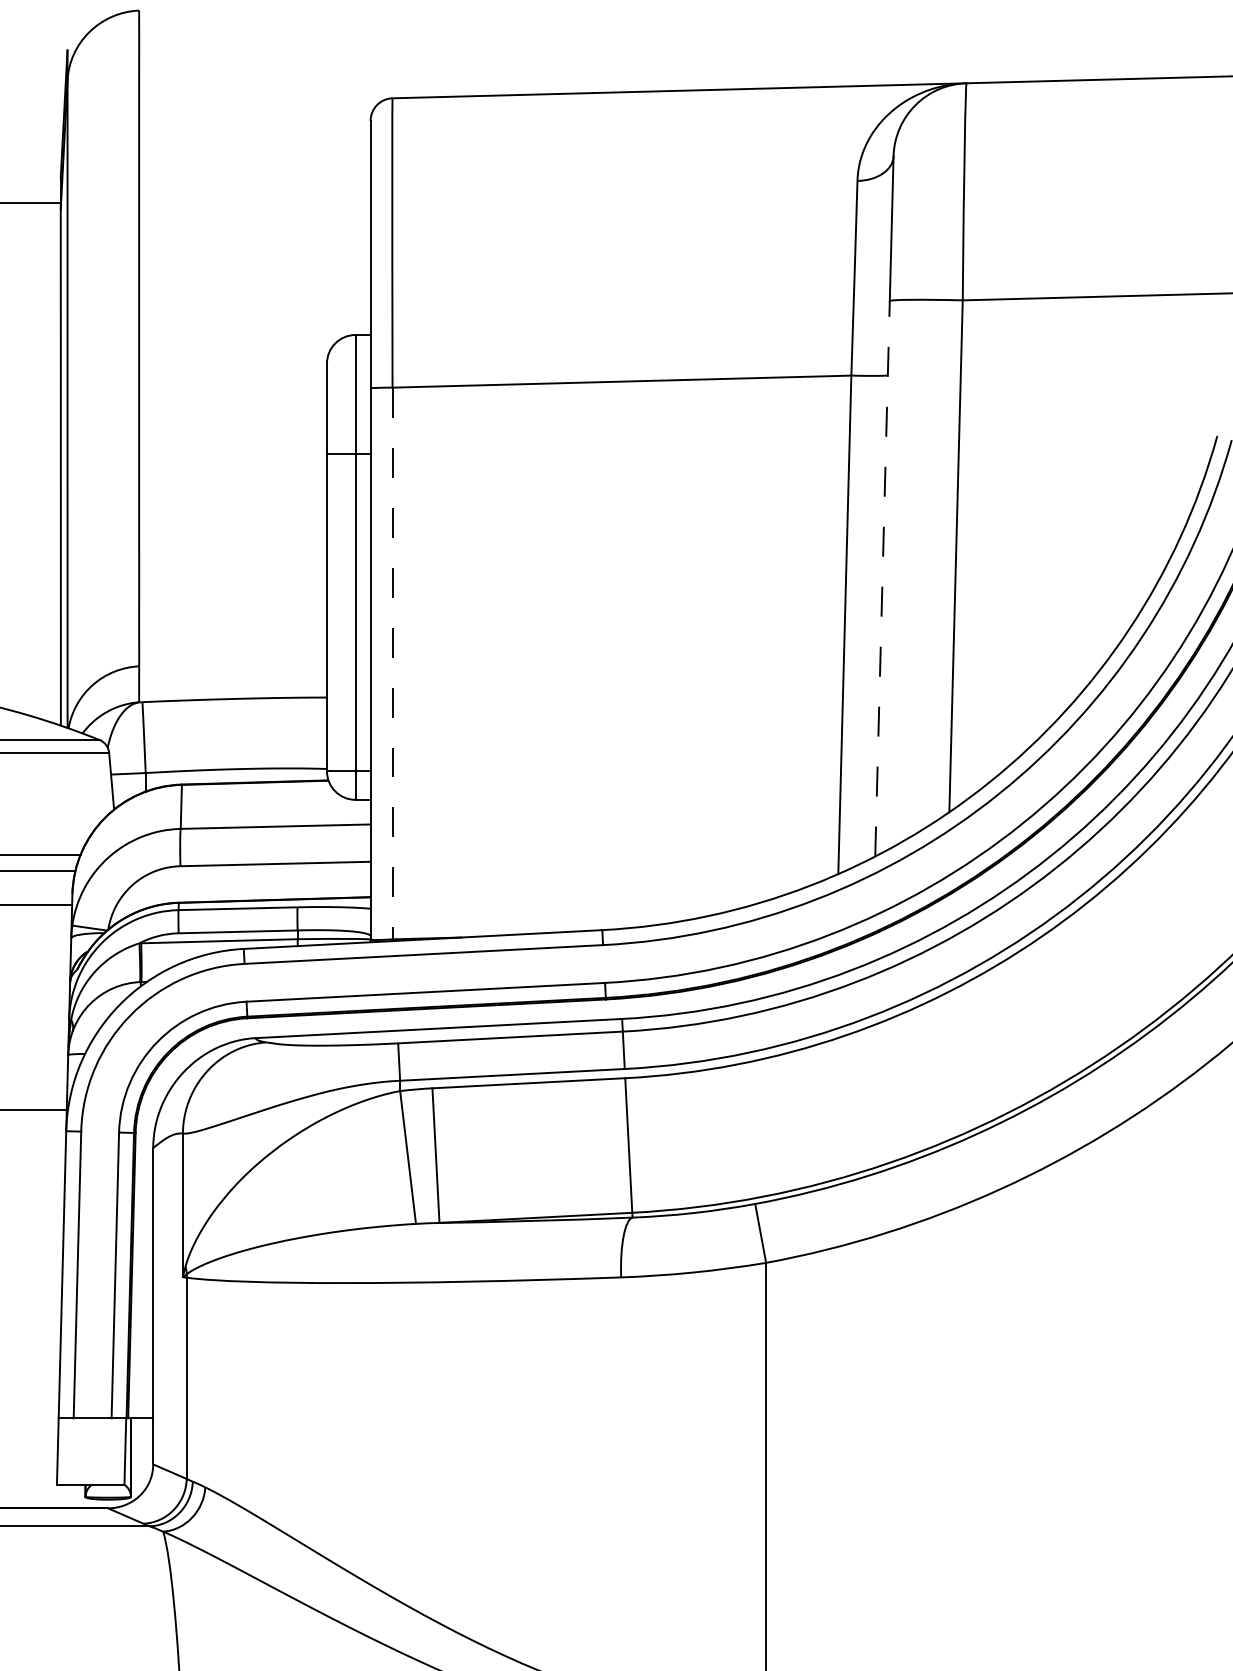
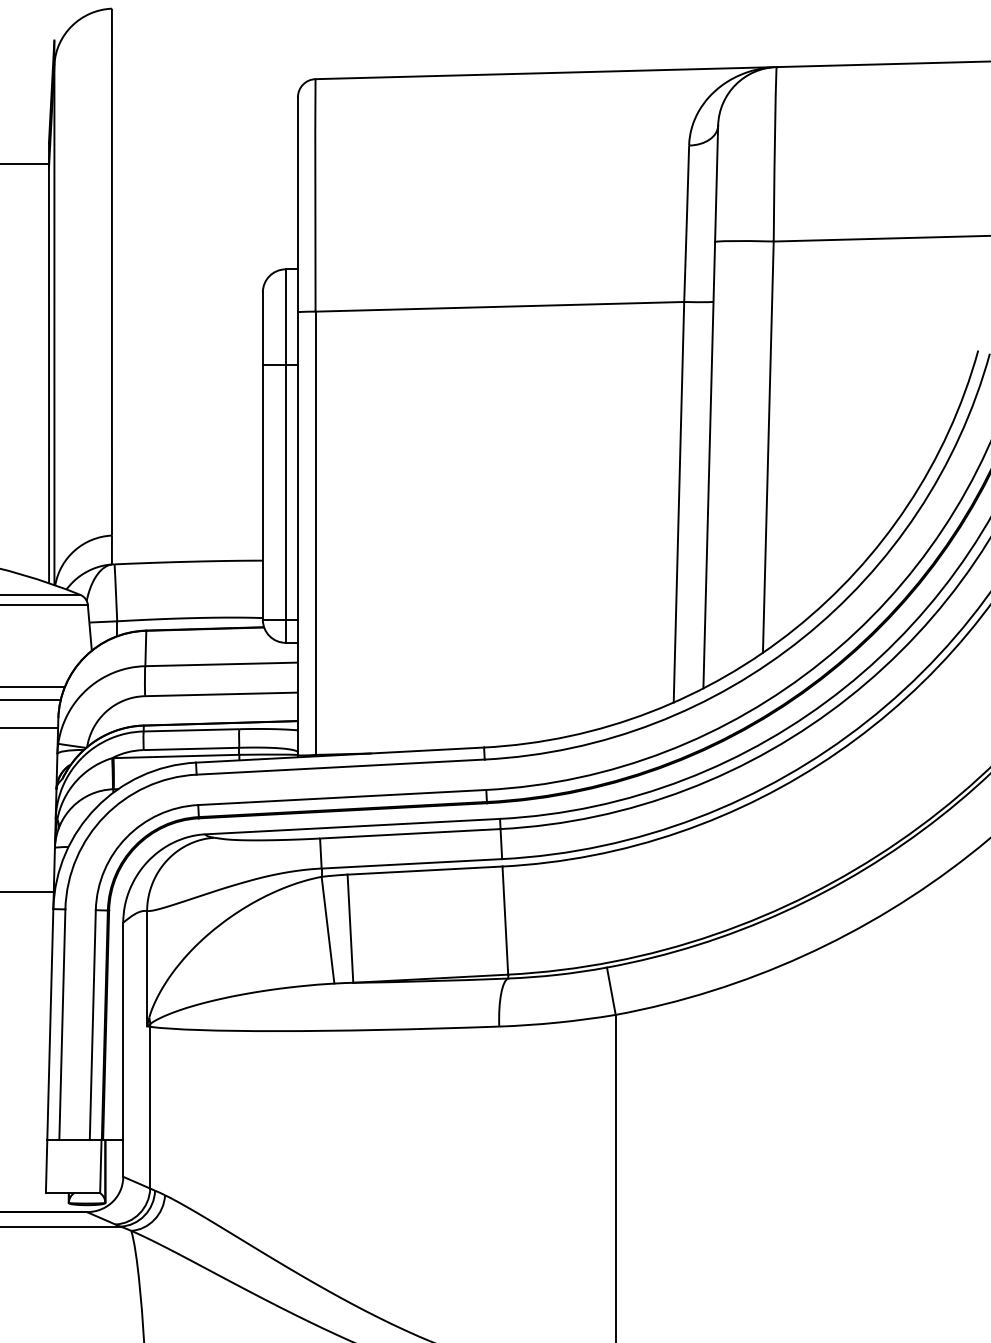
line: (882, 578) -> (709, 465), dashed -> solid
line: (392, 663) -> (315, 533), dashed -> solid

